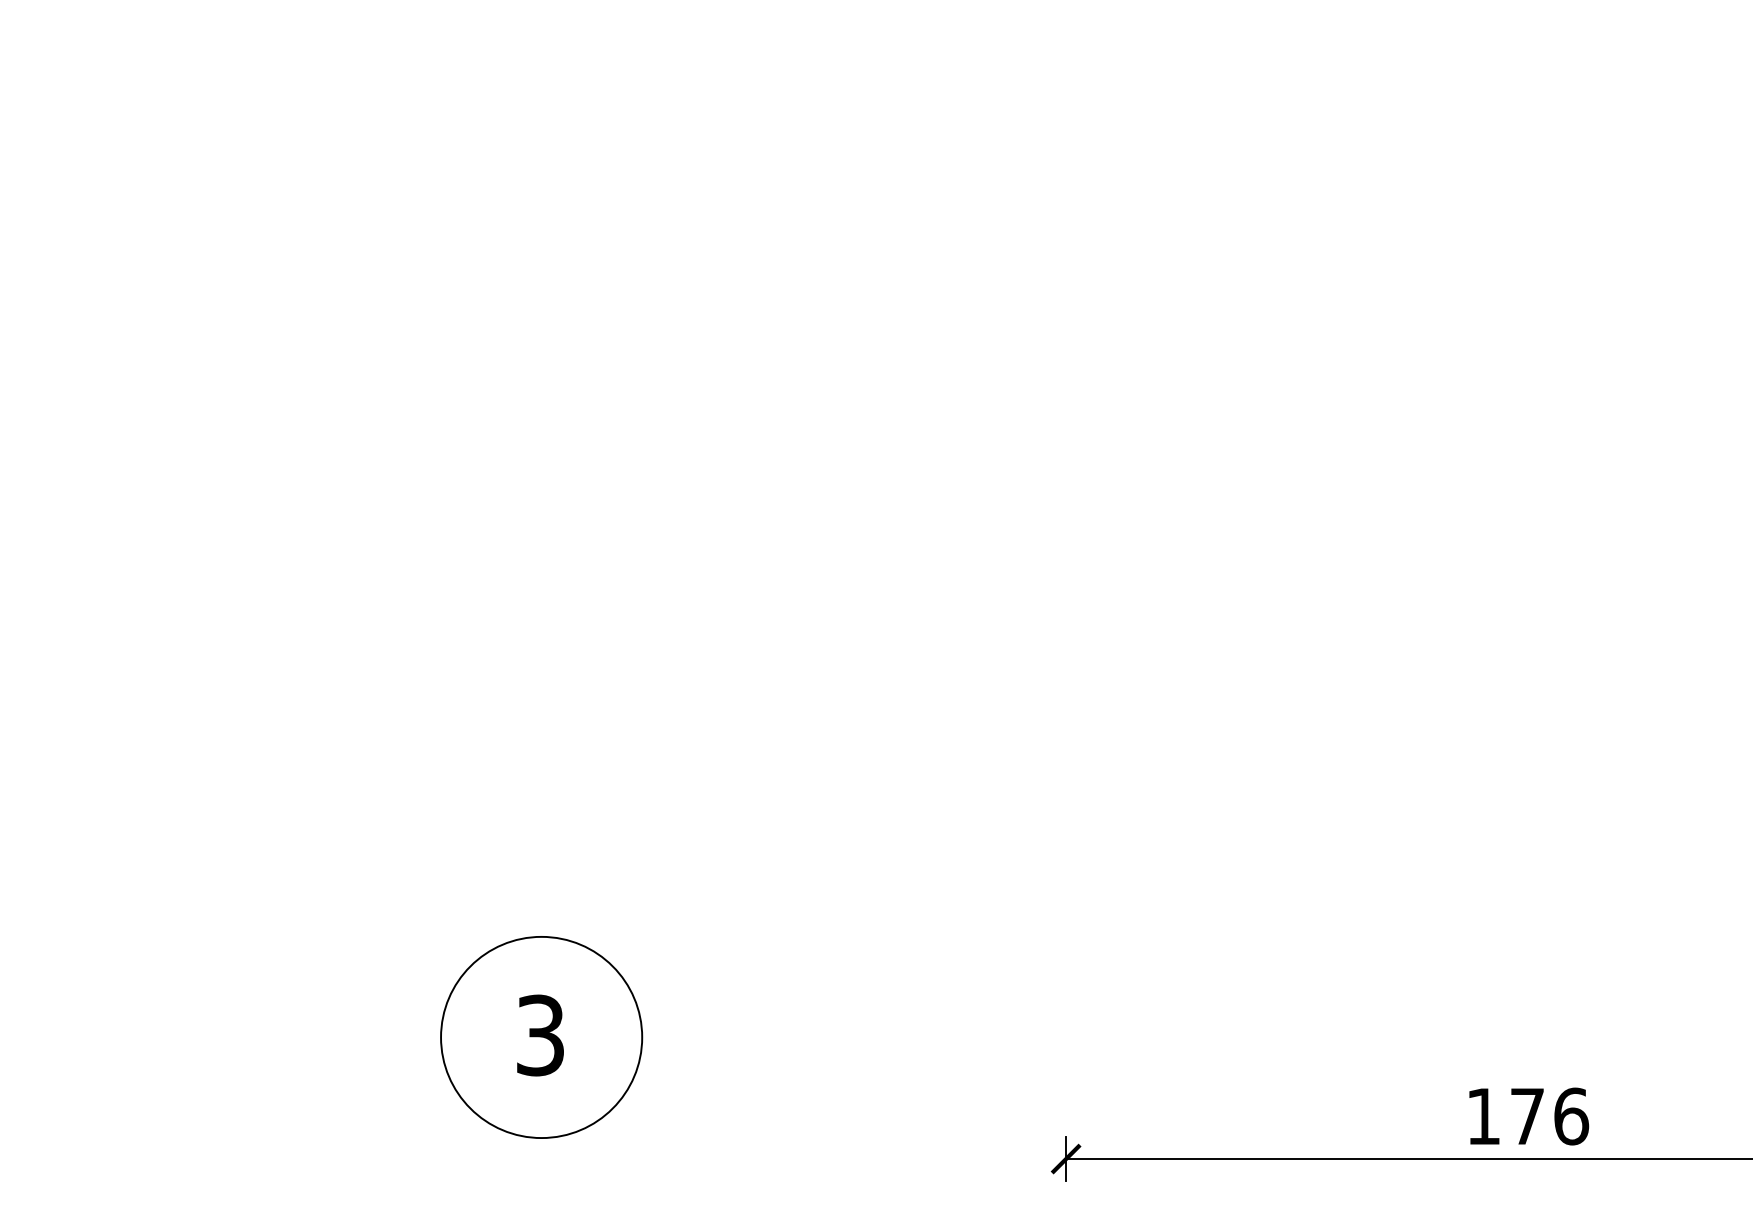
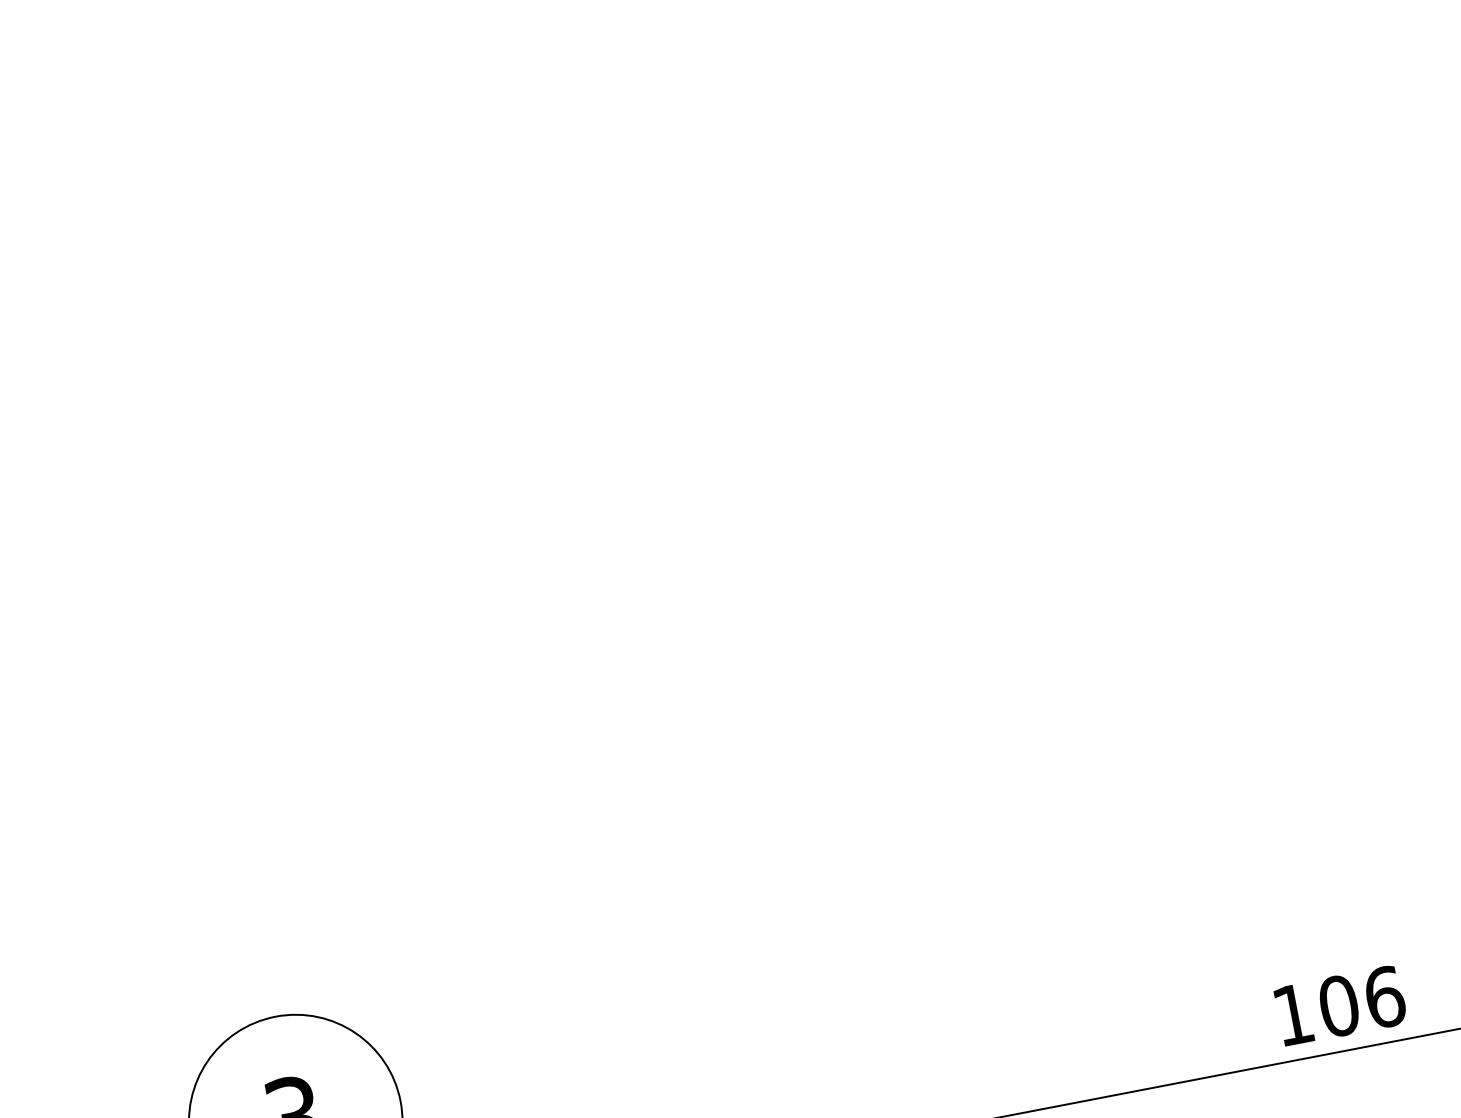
text: (1527, 1116) -> (1339, 1006), 176 -> 106

